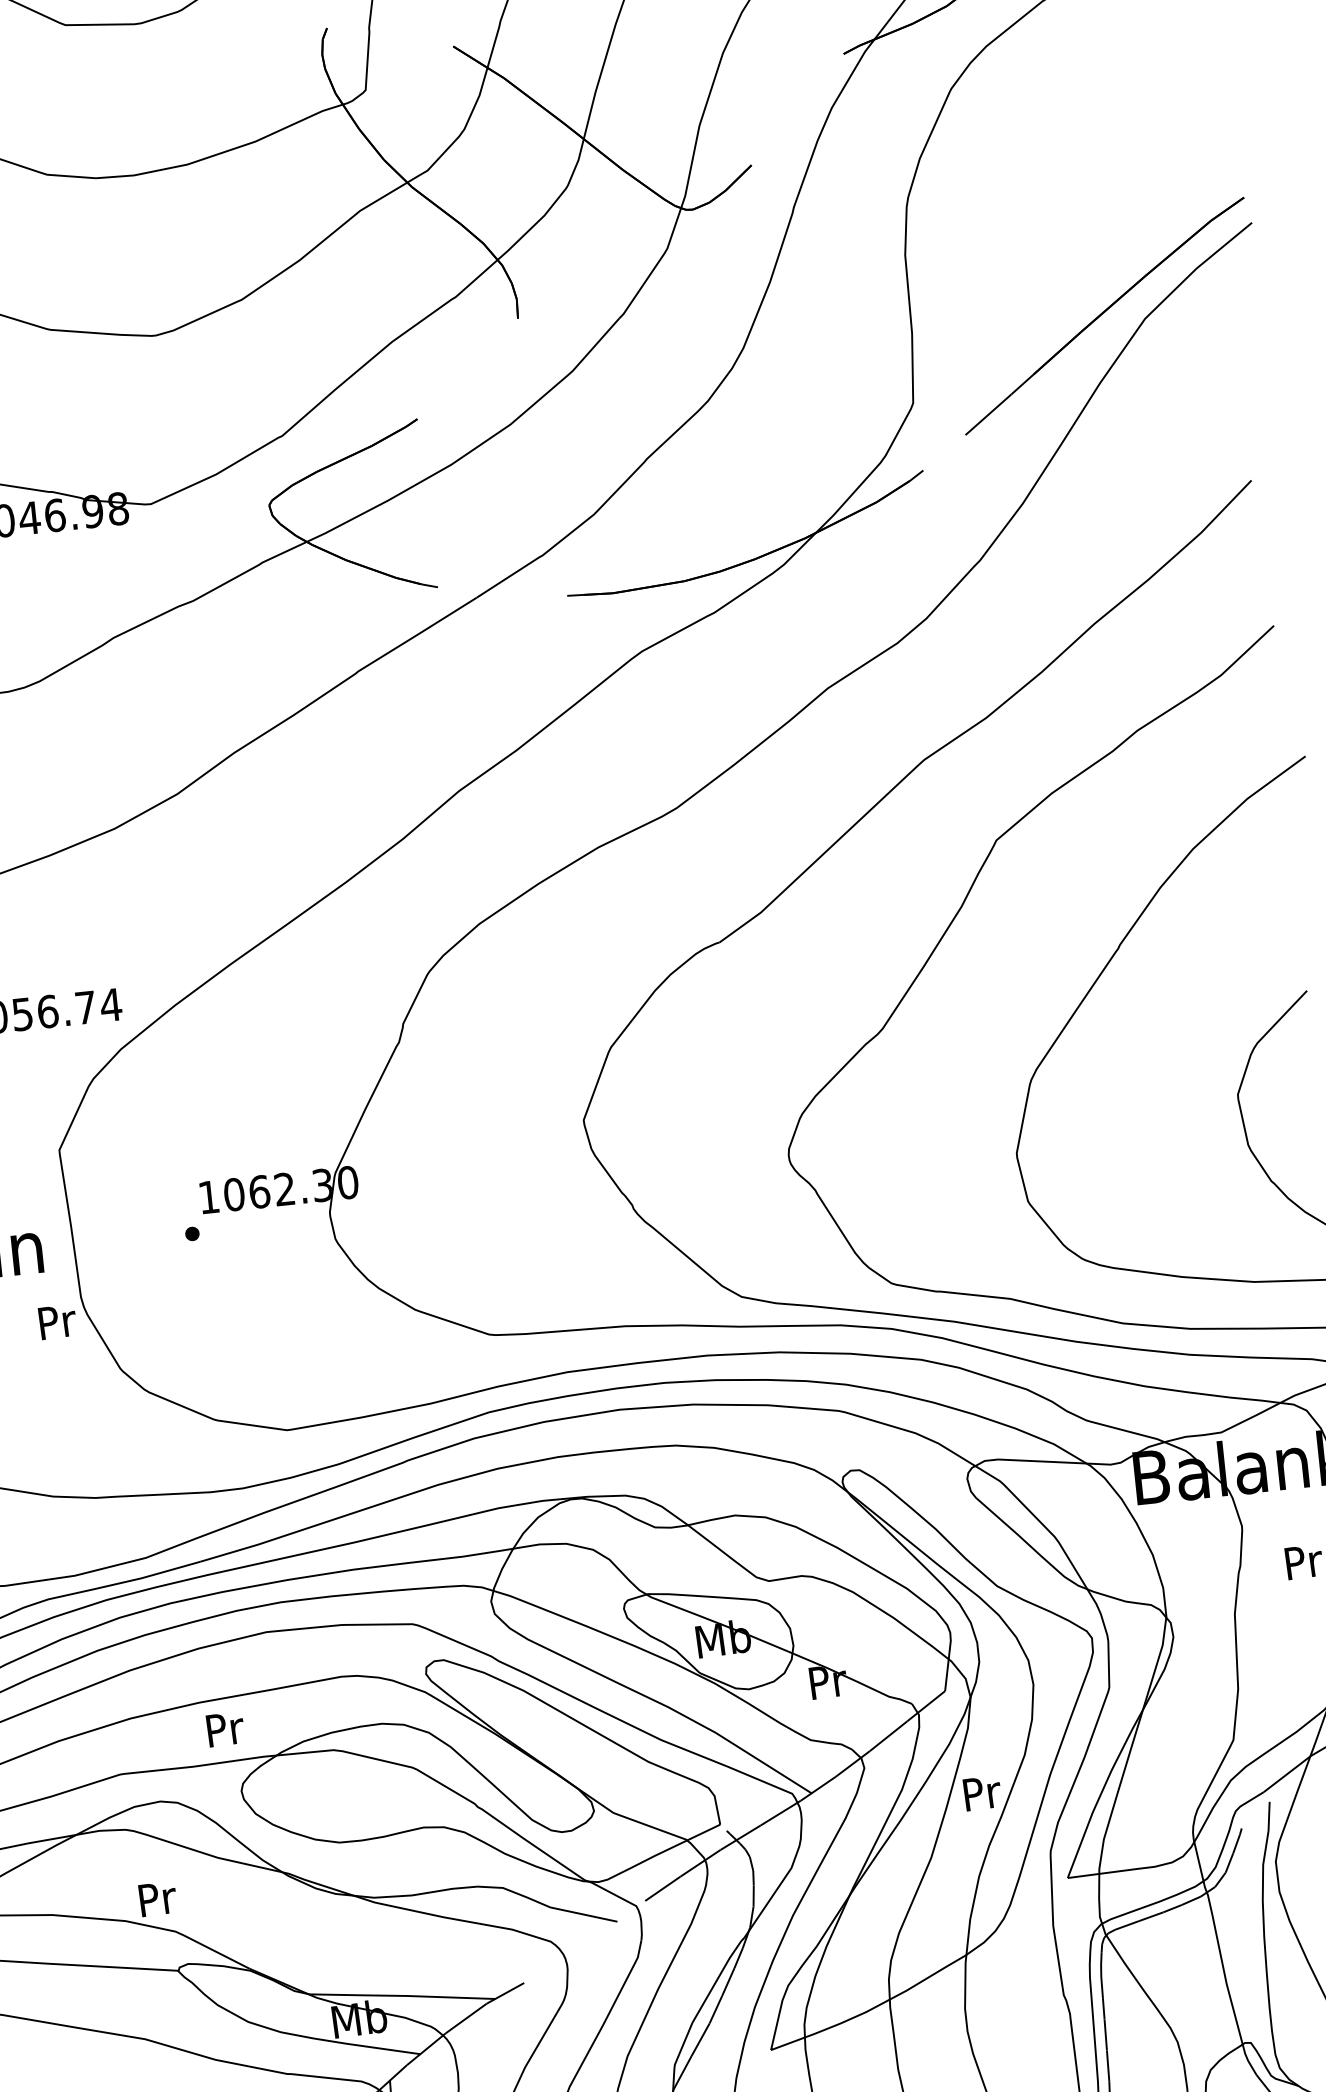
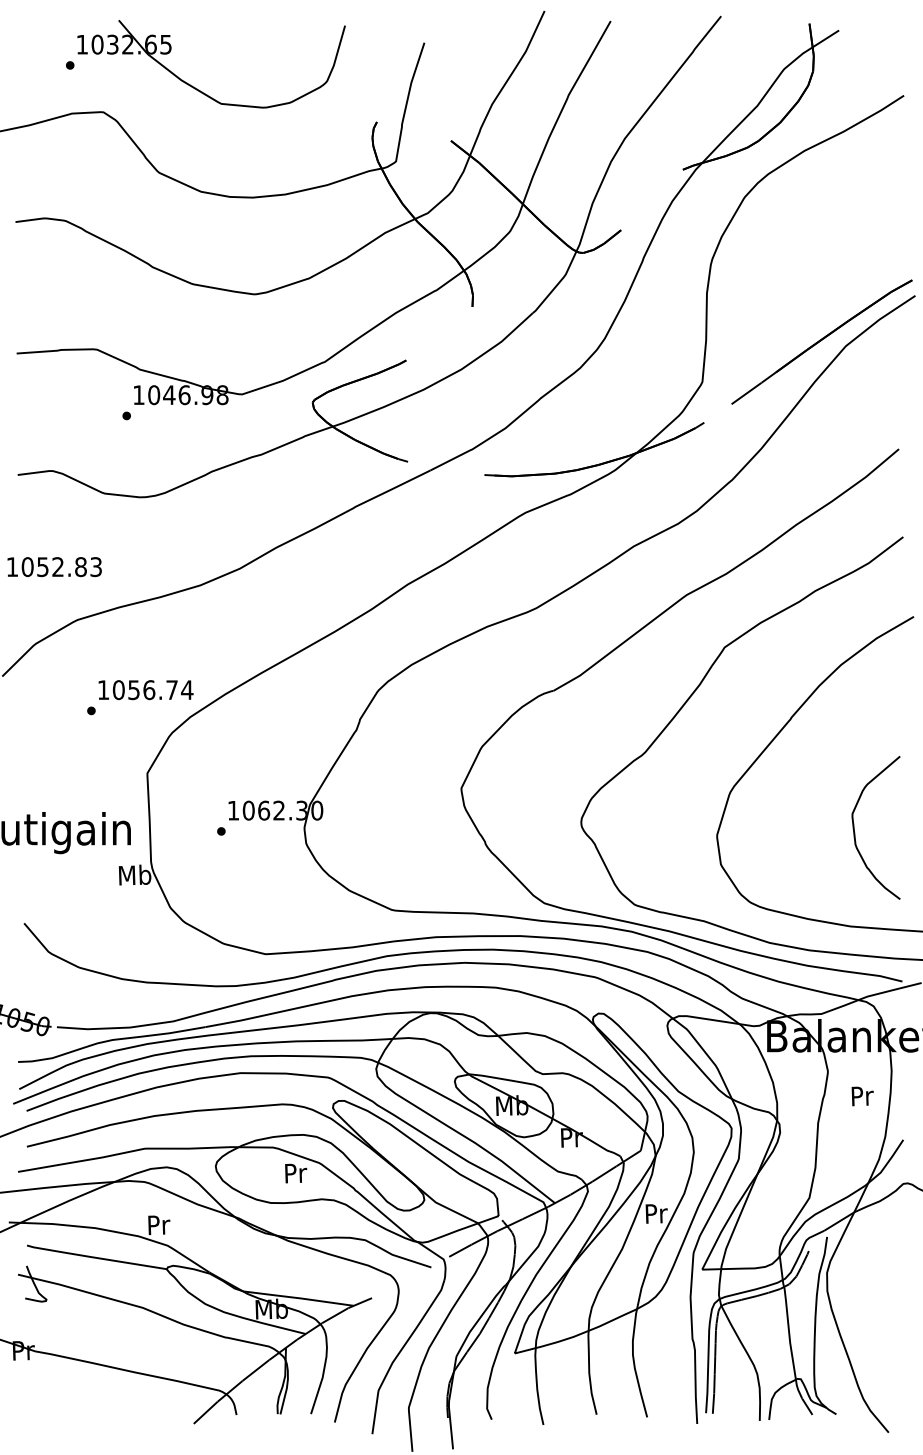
text: (55, 1320) -> (134, 874), Pr -> Mb
text: (226, 1729) -> (296, 1173), moved

